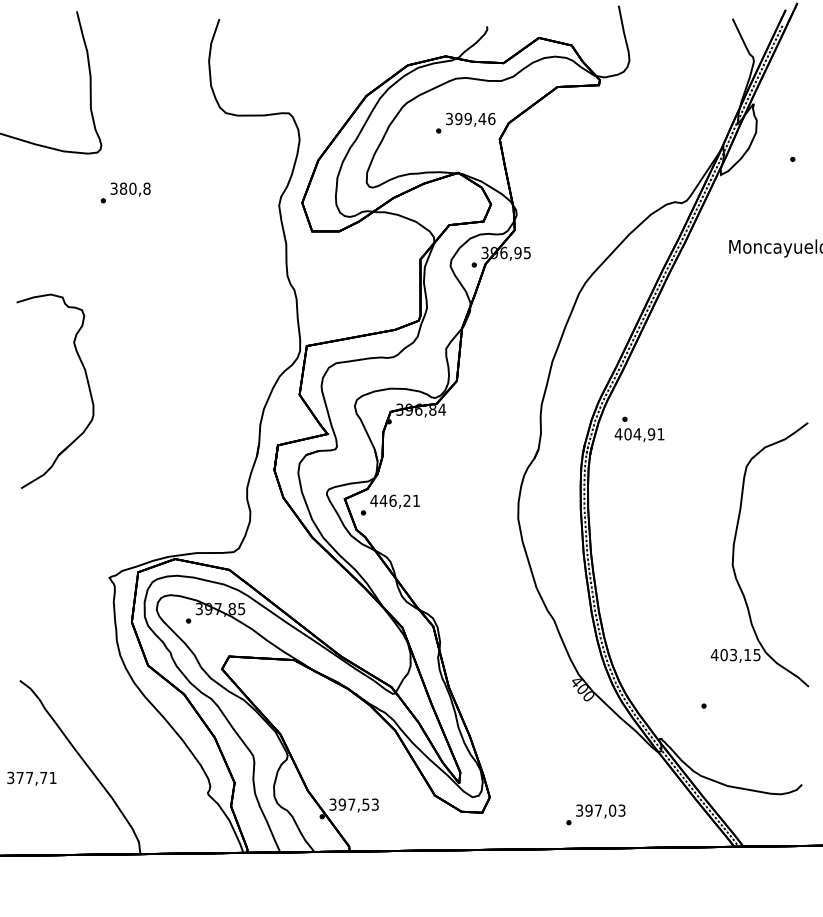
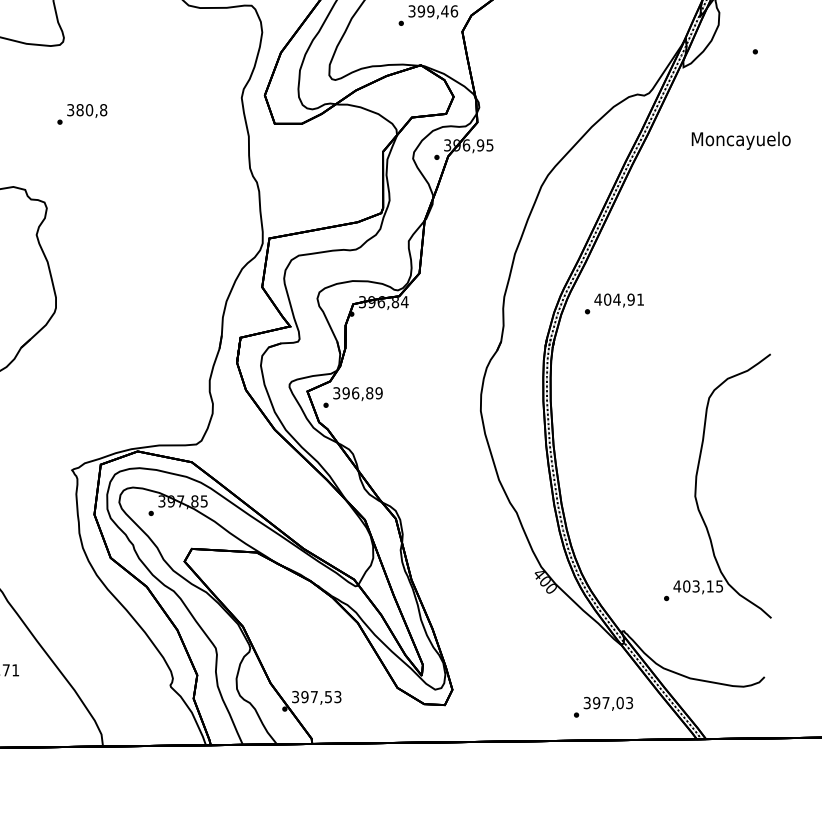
text: (125, 192) -> (82, 113), moved
text: (639, 435) -> (619, 300), moved
text: (395, 500) -> (358, 392), 446,21 -> 396,89
part: (734, 554) -> (697, 485), moved
text: (595, 814) -> (603, 706), moved

